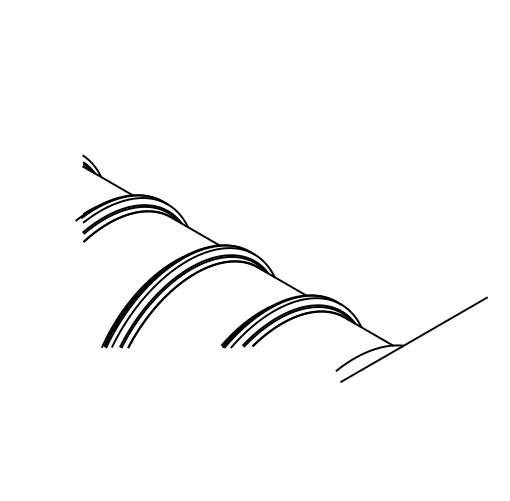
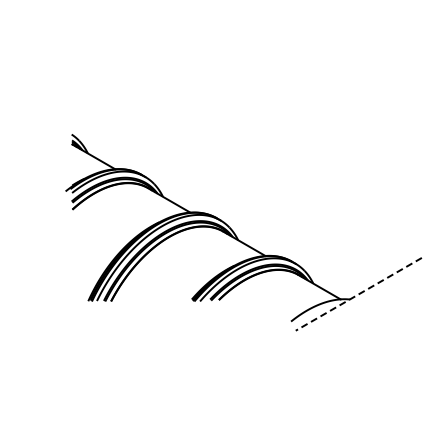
line: (413, 339) -> (358, 294), solid -> dashed

